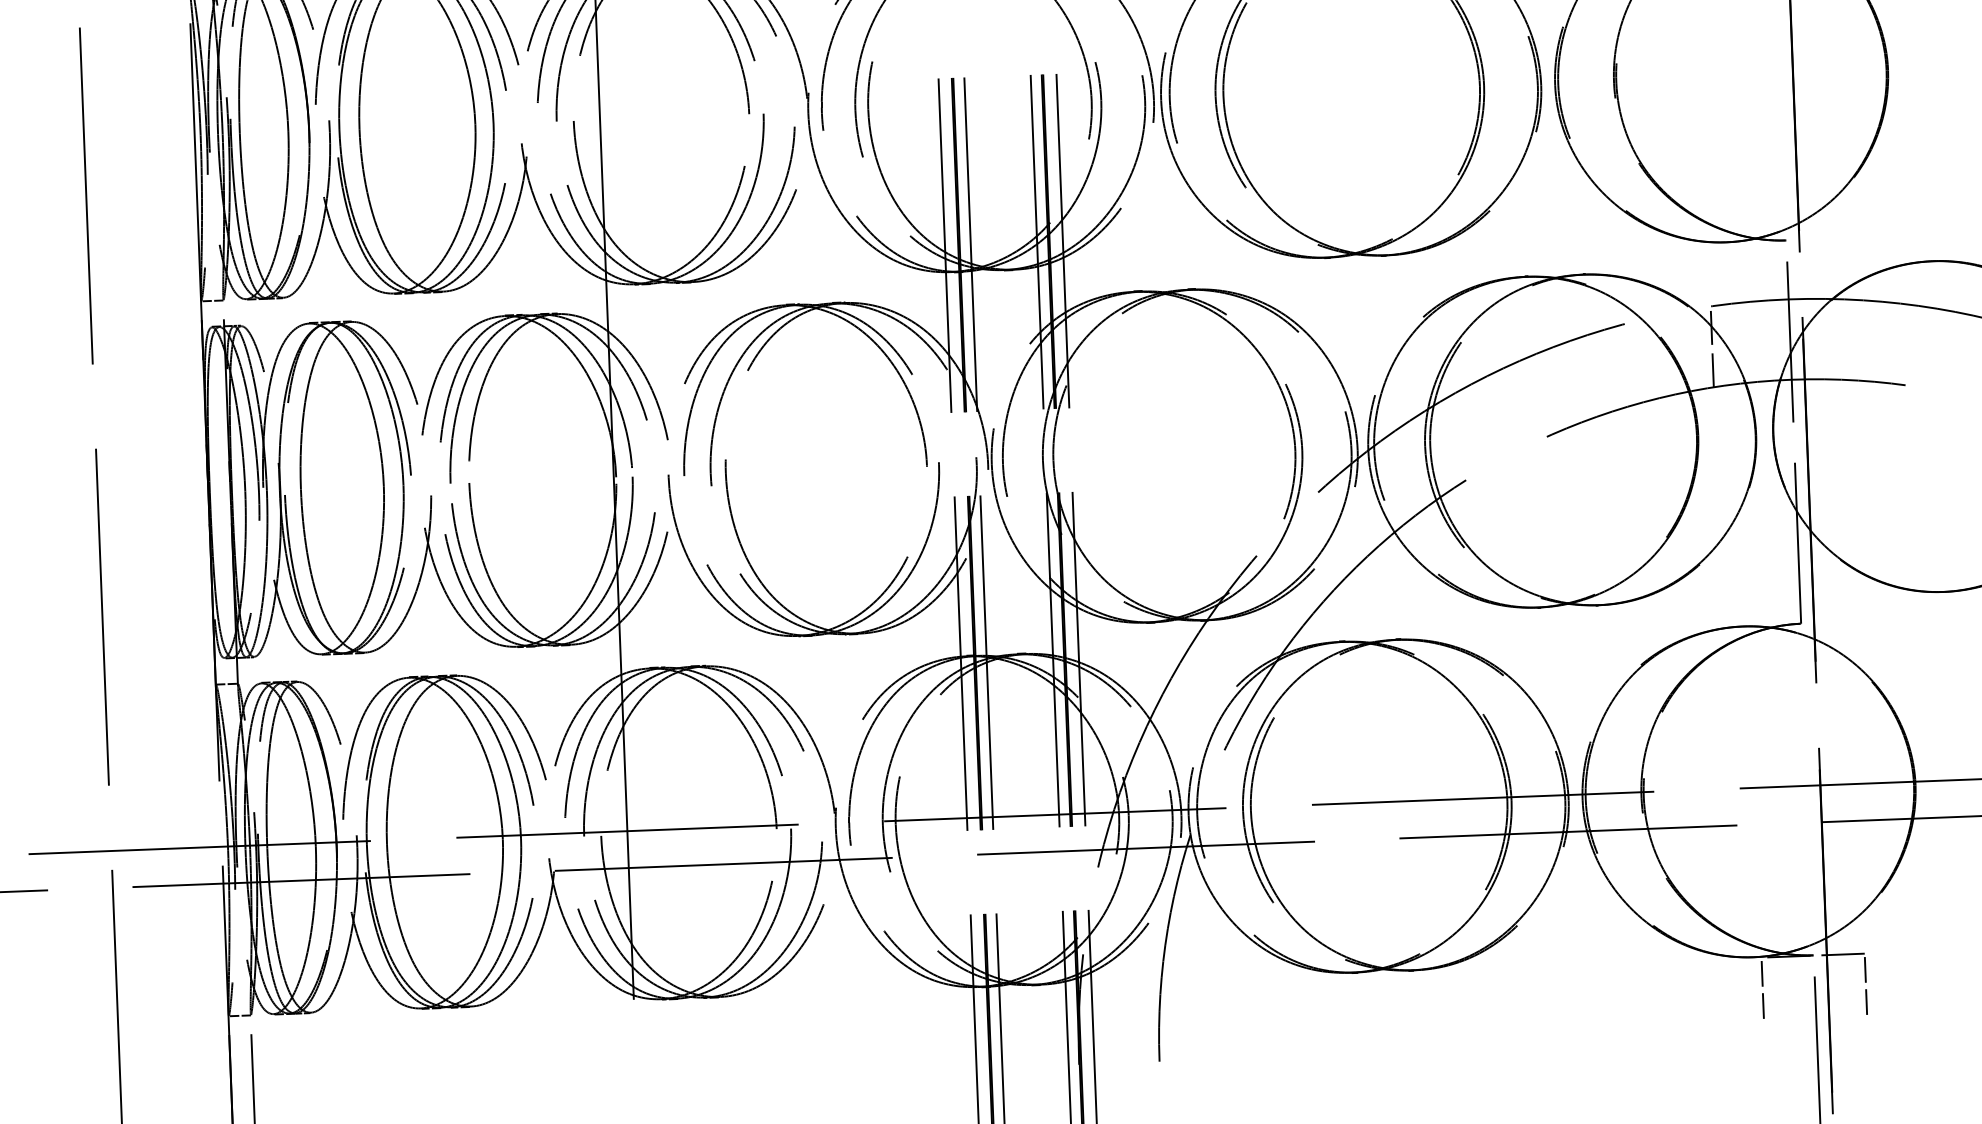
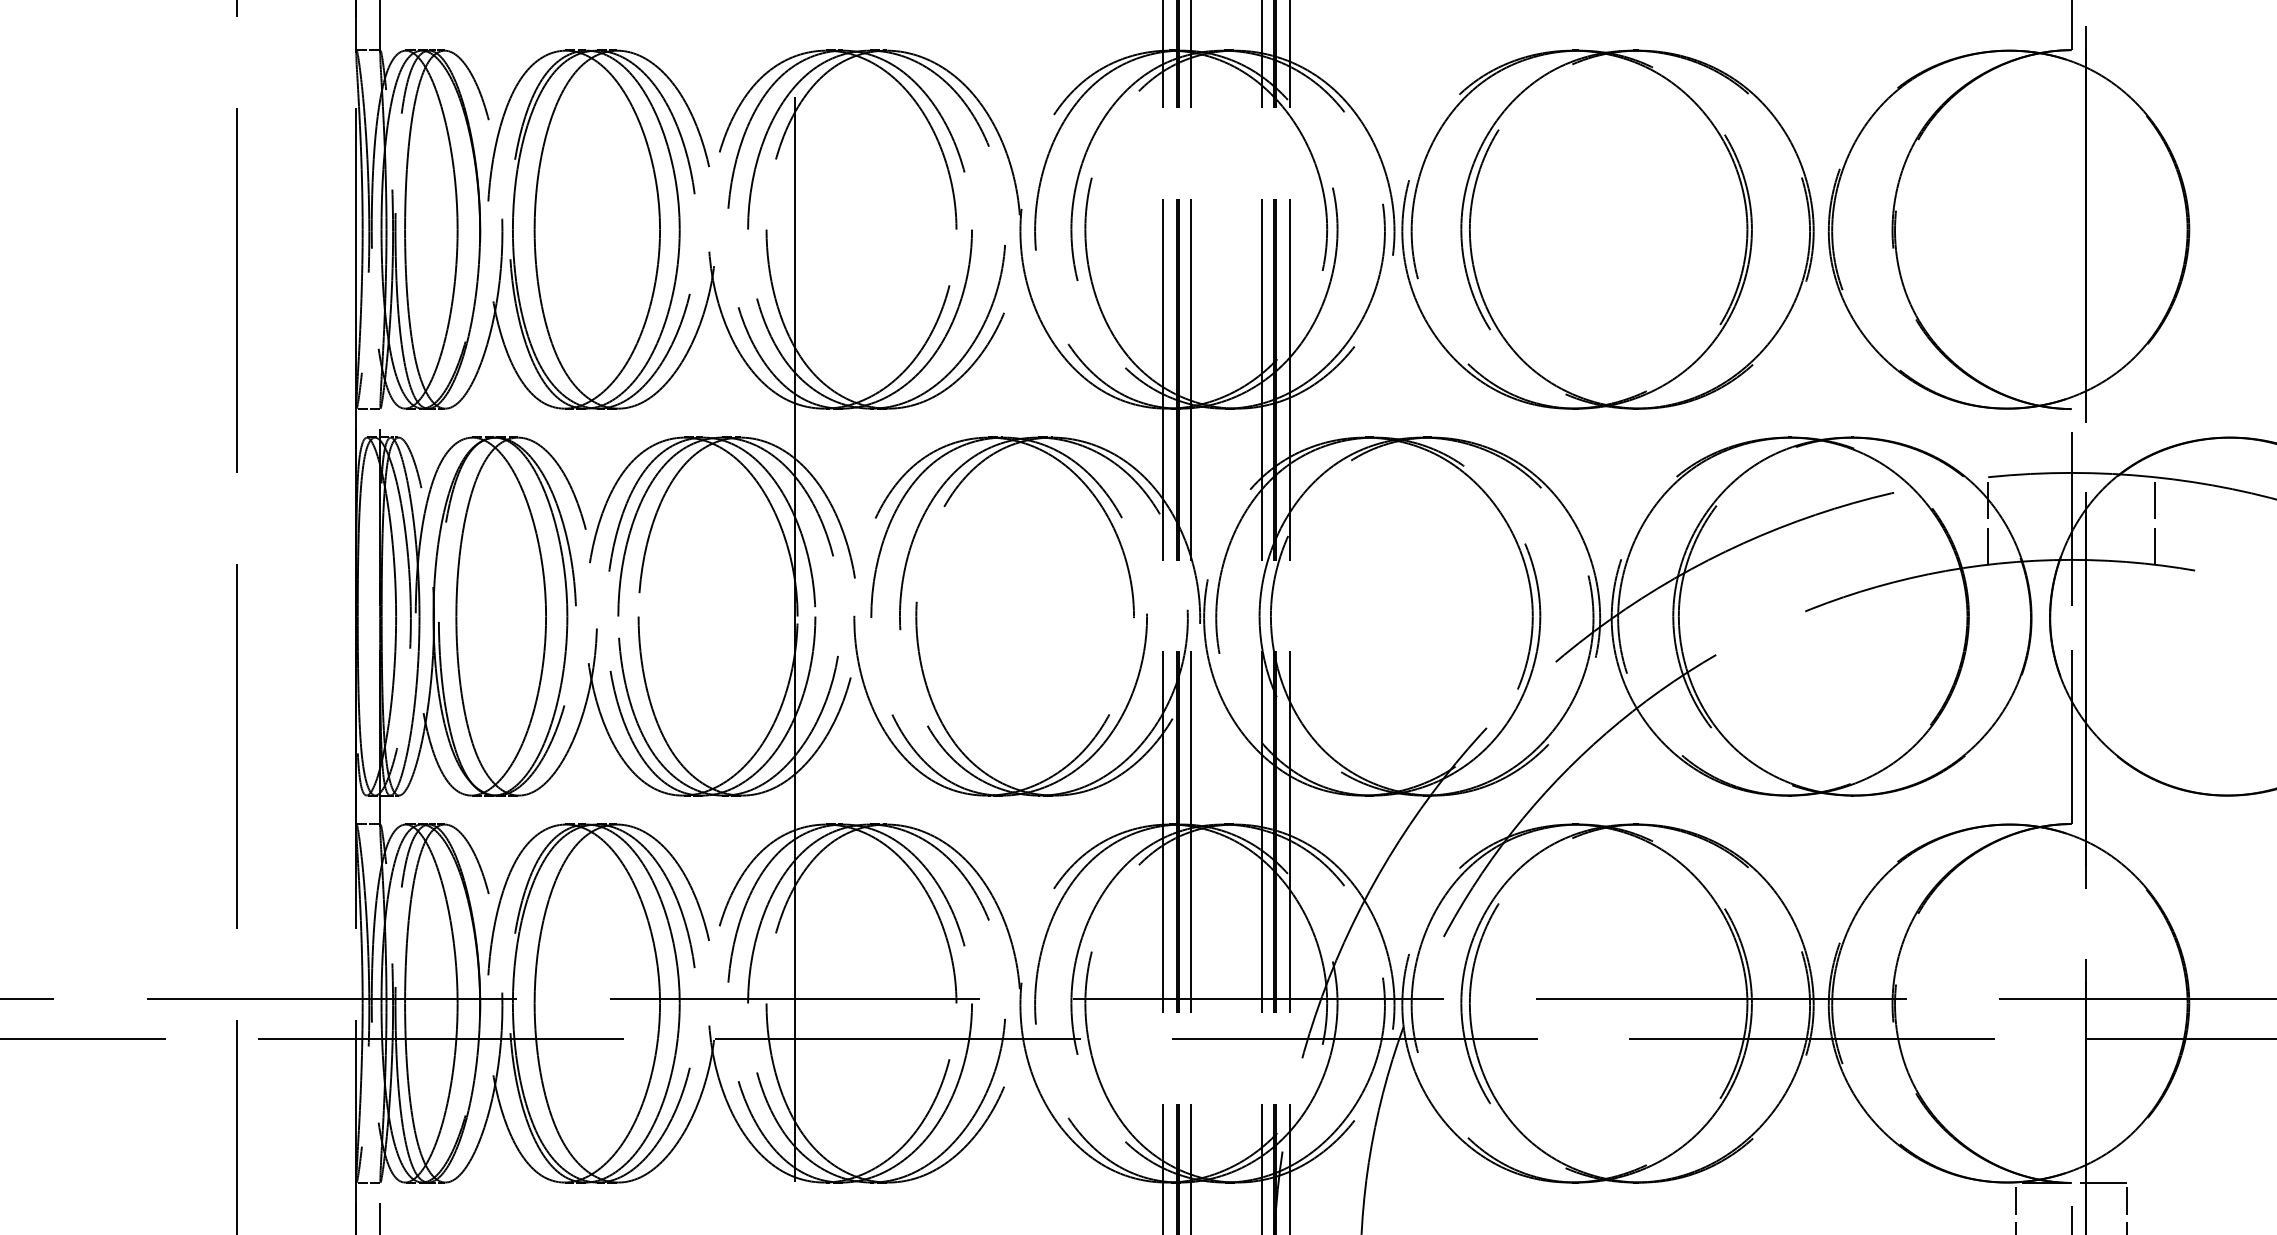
line: (1867, 340) -> (2155, 520), added

